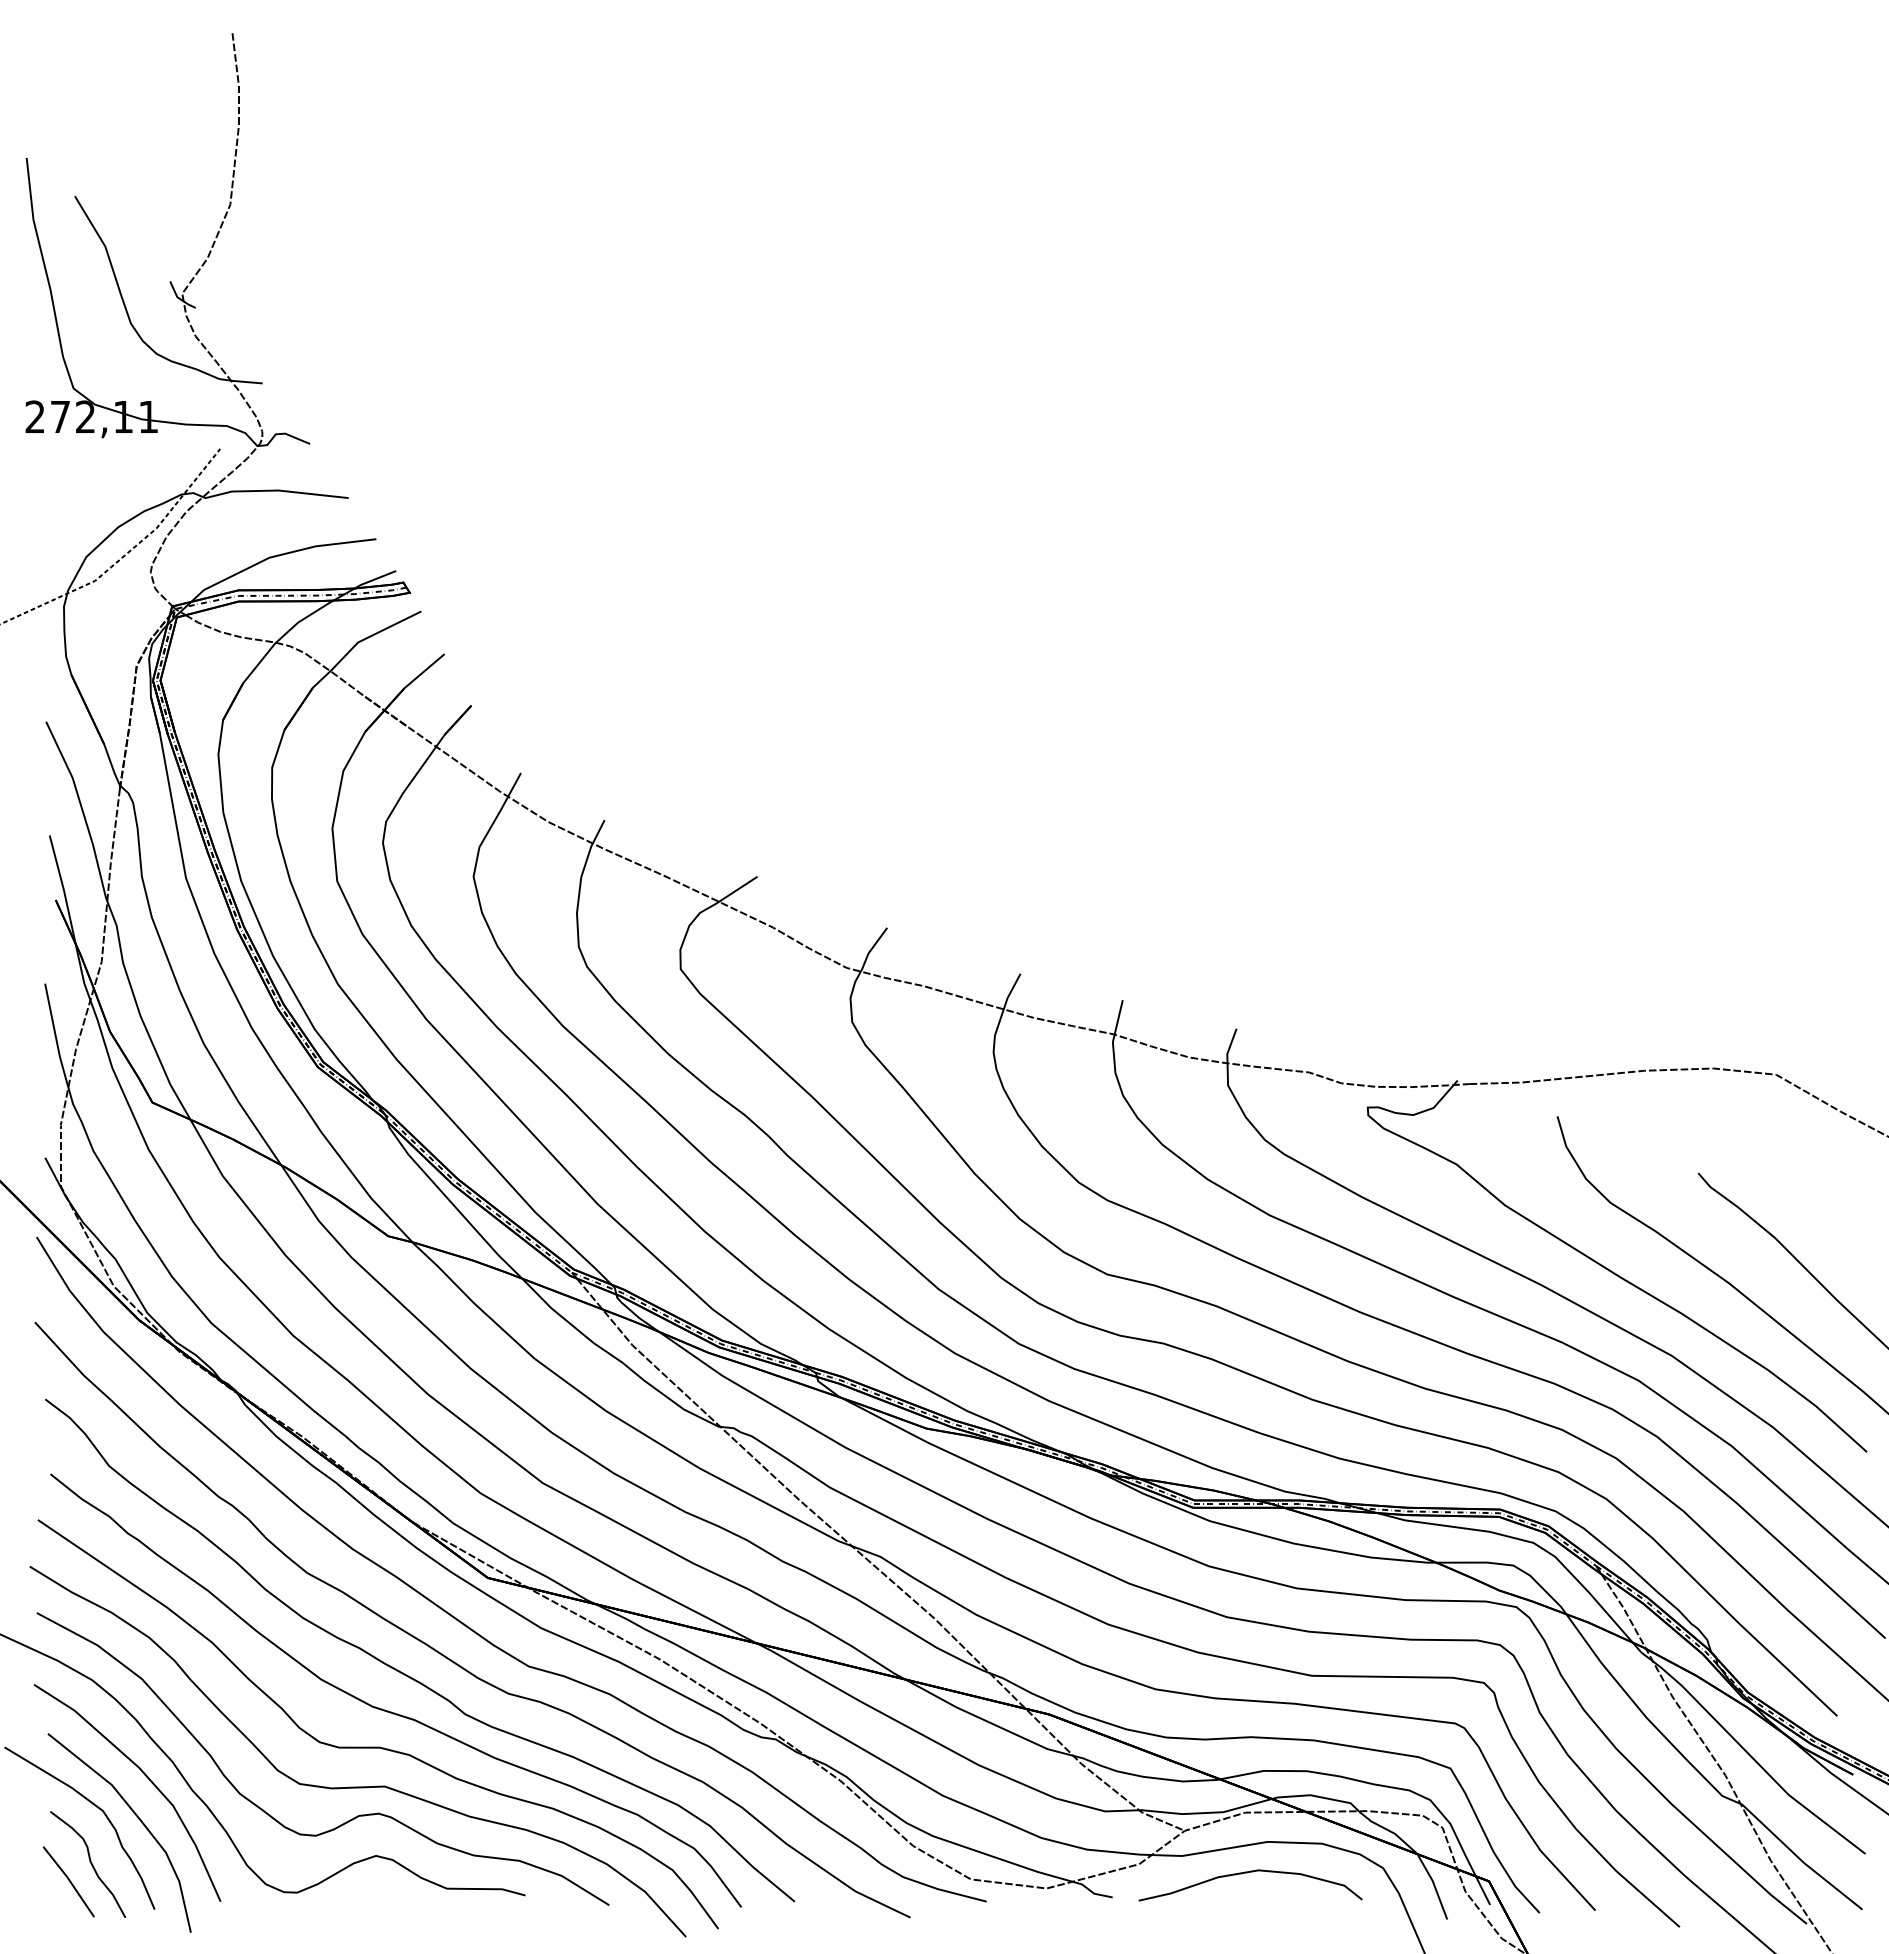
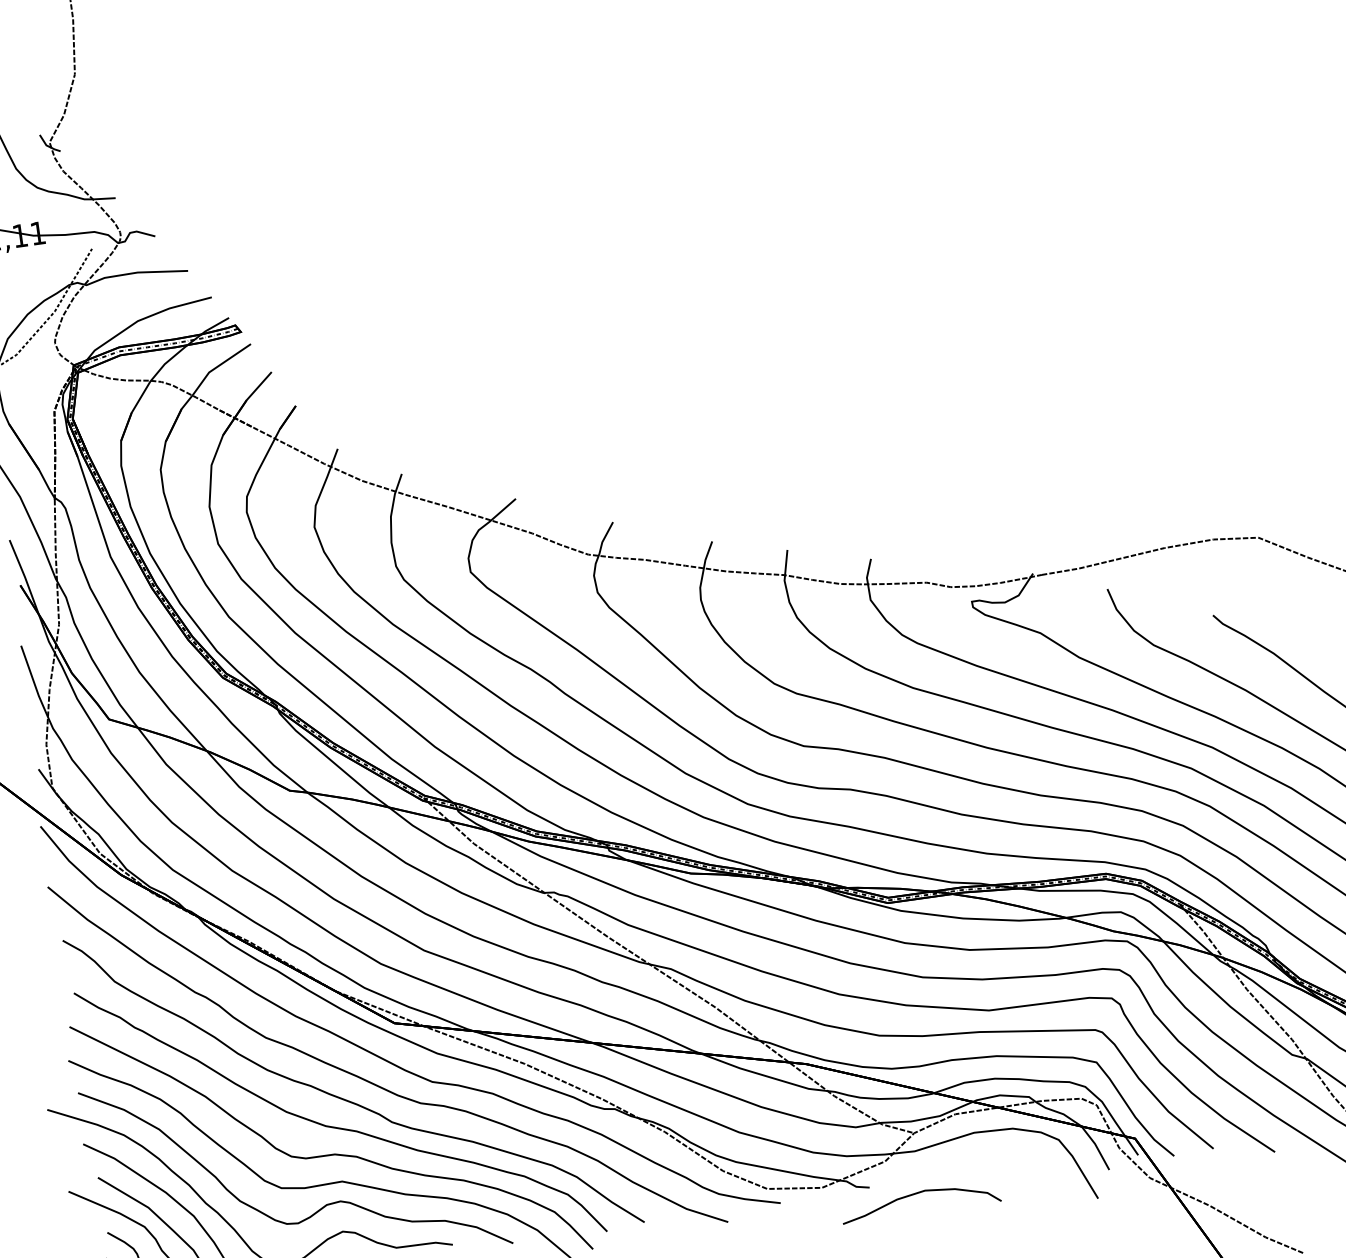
curve: (1247, 1873) -> (917, 1193), moved

